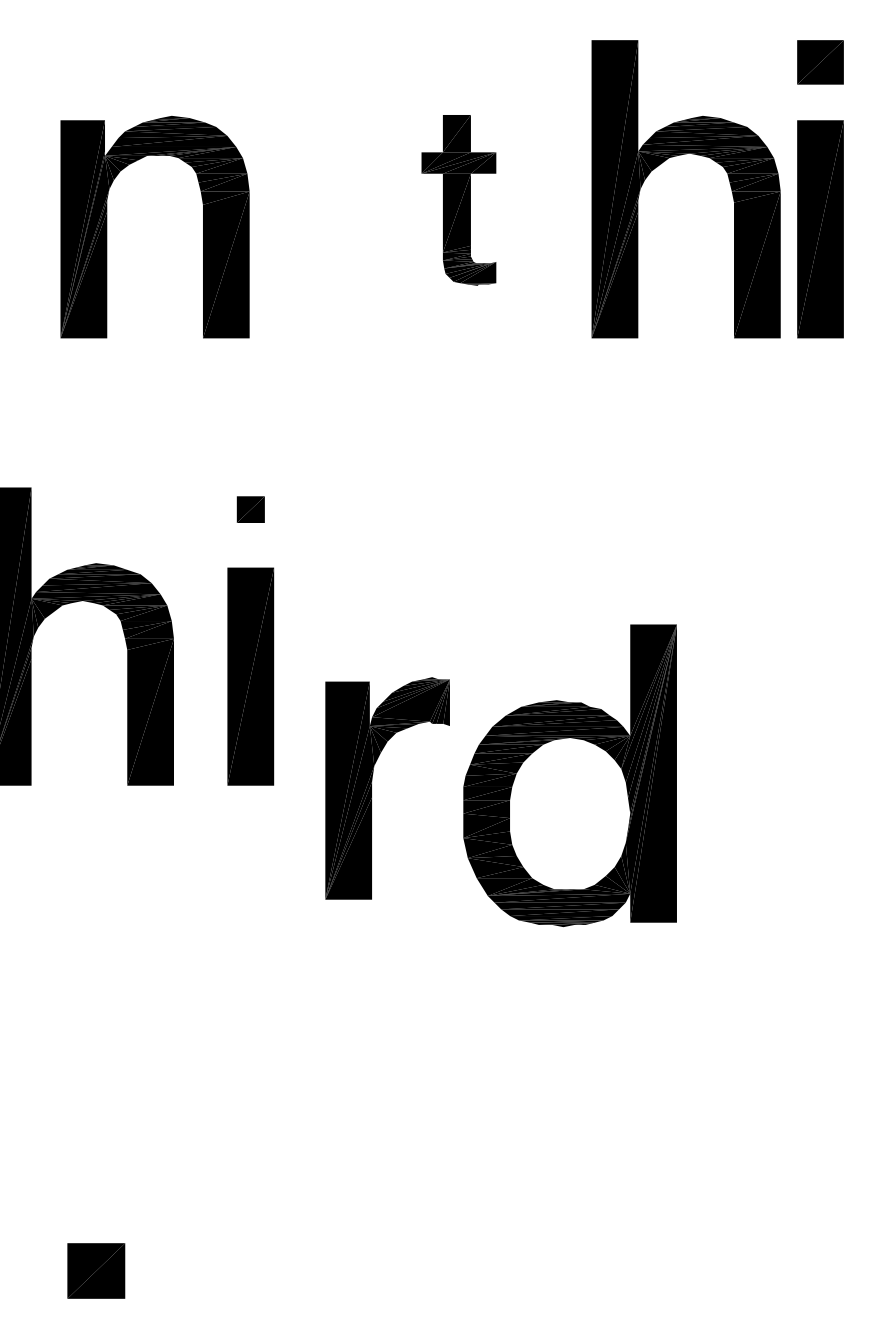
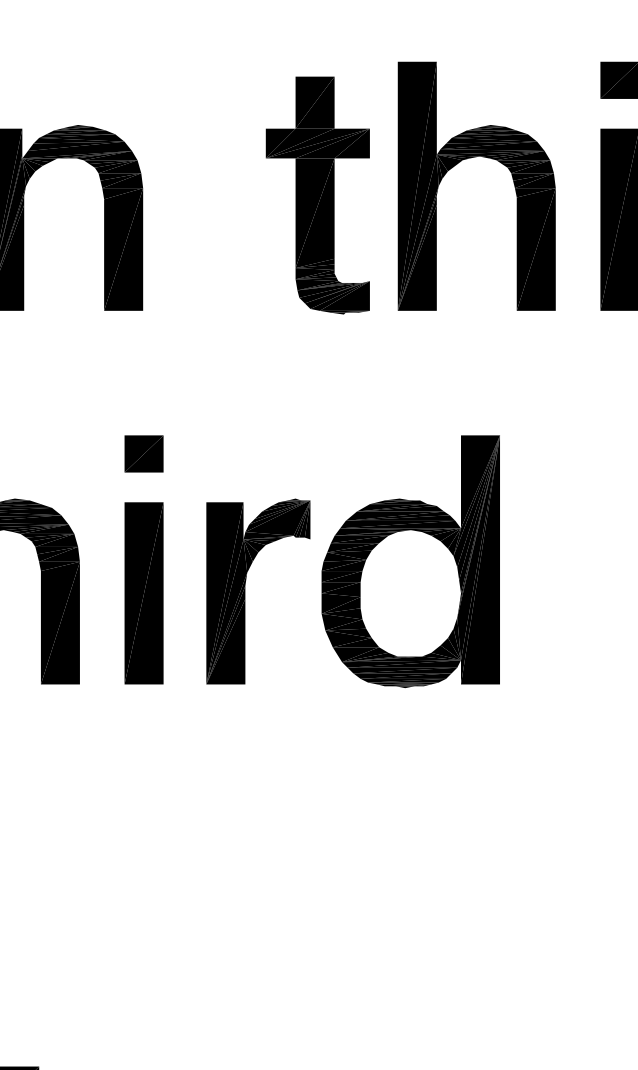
part: (676, 156) -> (468, 158), moved
part: (458, 200) -> (317, 195), size x1.67
part: (250, 509) -> (143, 453), size x1.67
part: (569, 775) -> (410, 561), moved
part: (371, 788) -> (244, 591), moved

